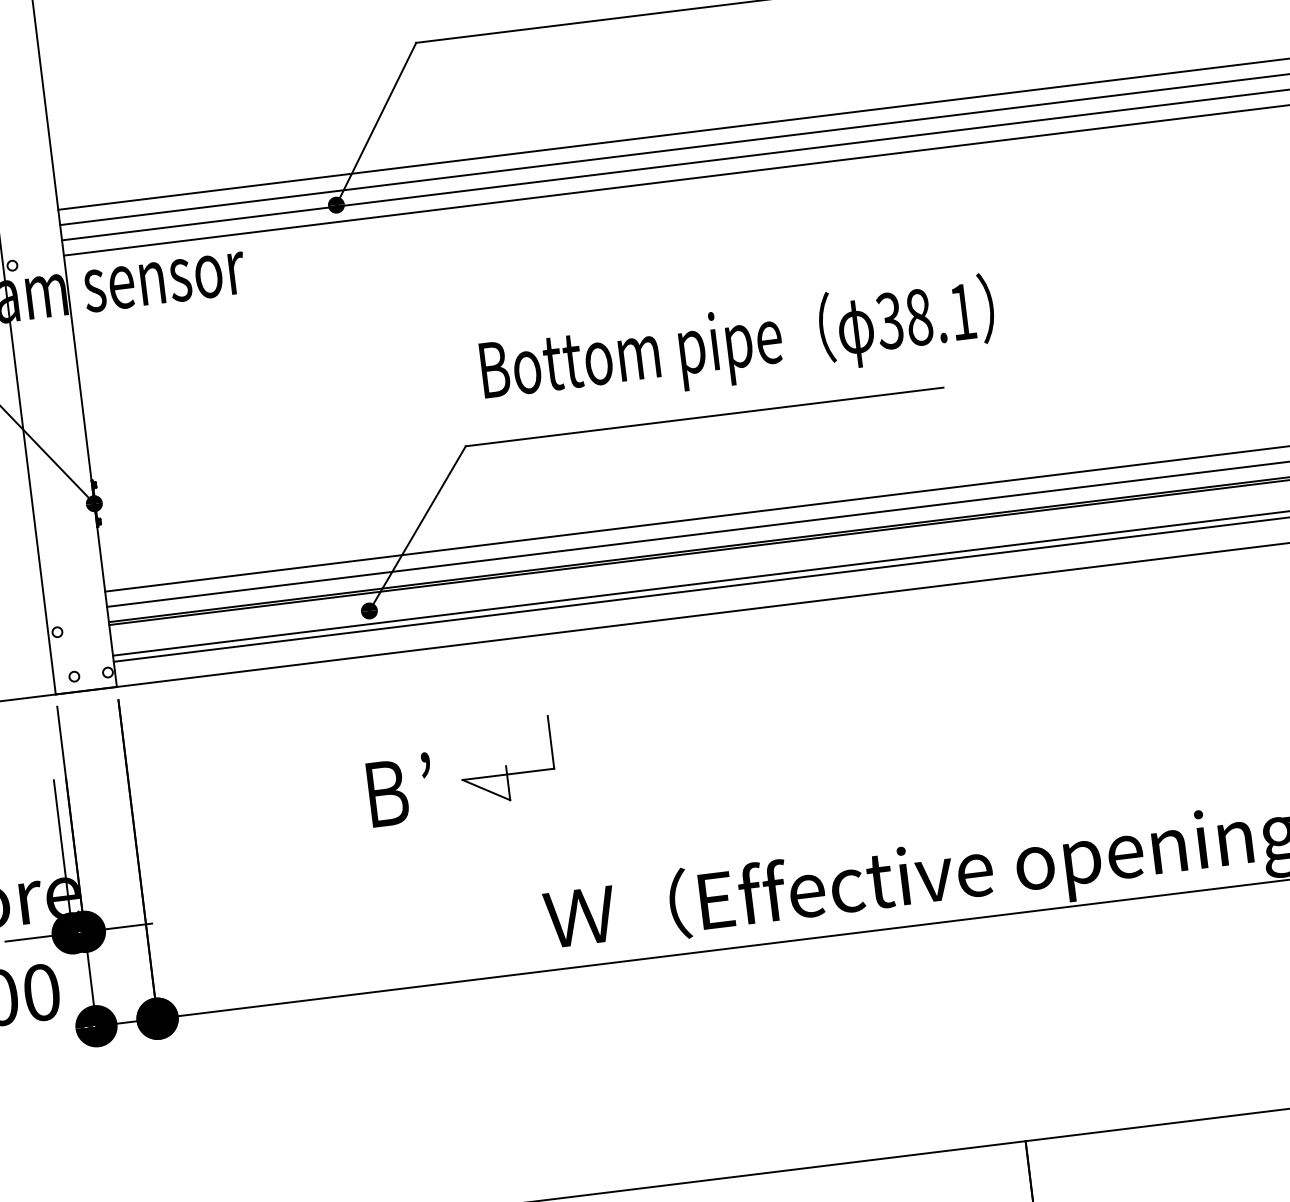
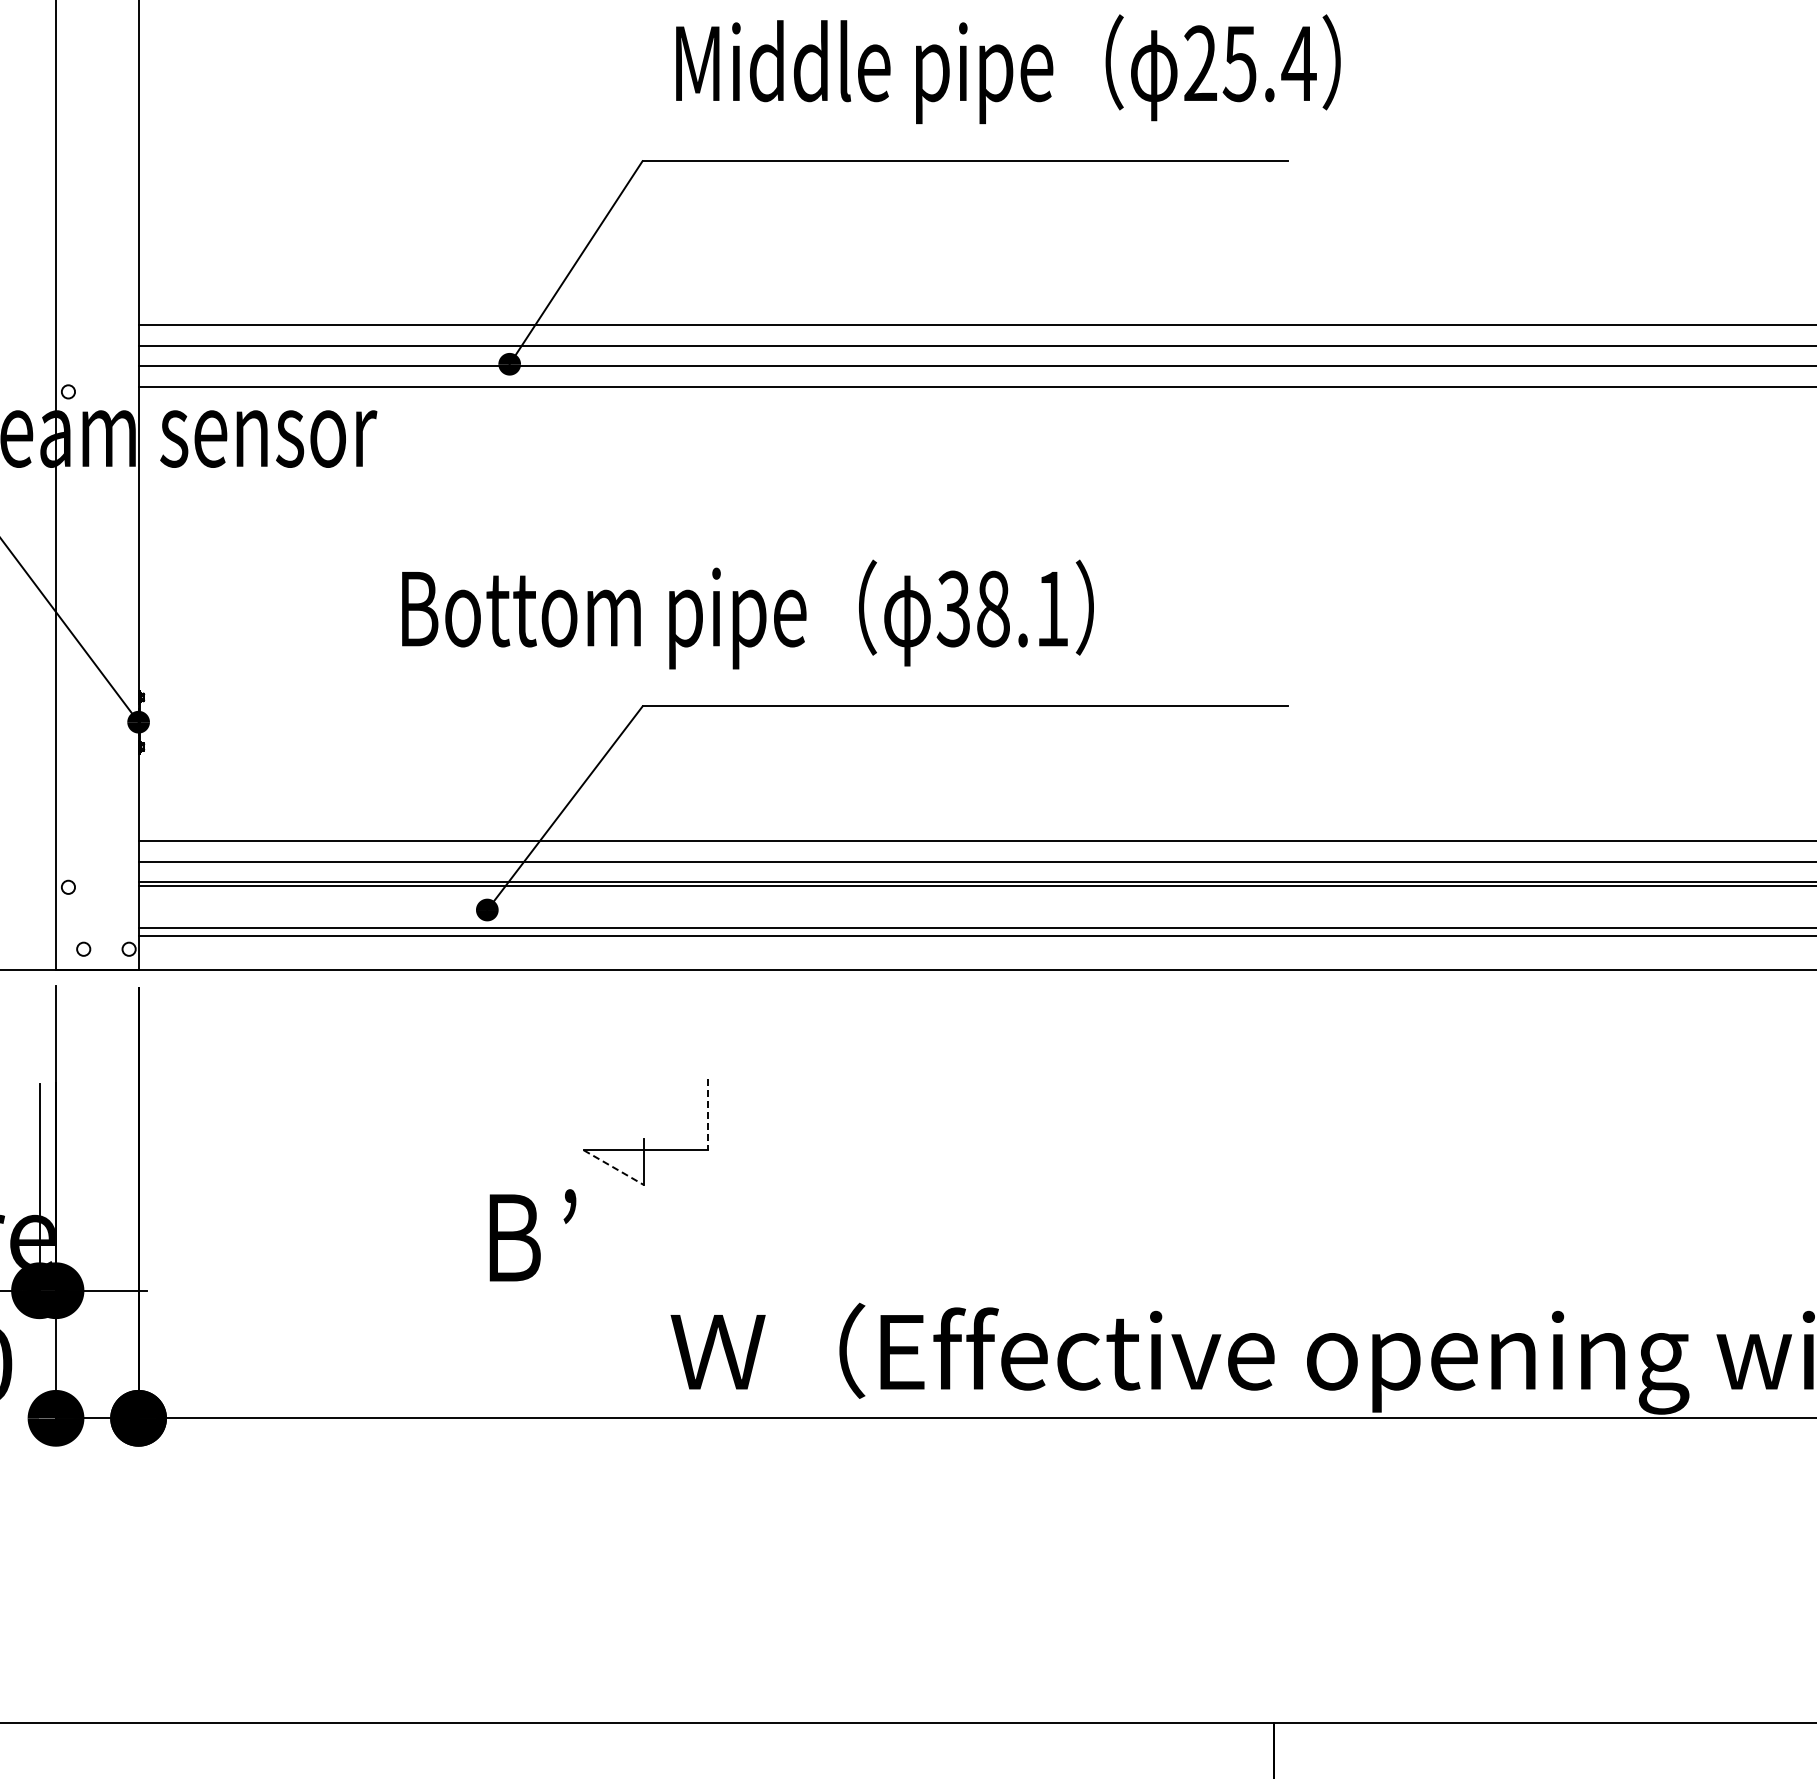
text: (737, 343) -> (747, 614), moved
line: (550, 742) -> (707, 1114), solid -> dashed
text: (400, 790) -> (532, 1235), moved
line: (486, 790) -> (613, 1167), solid -> dashed

